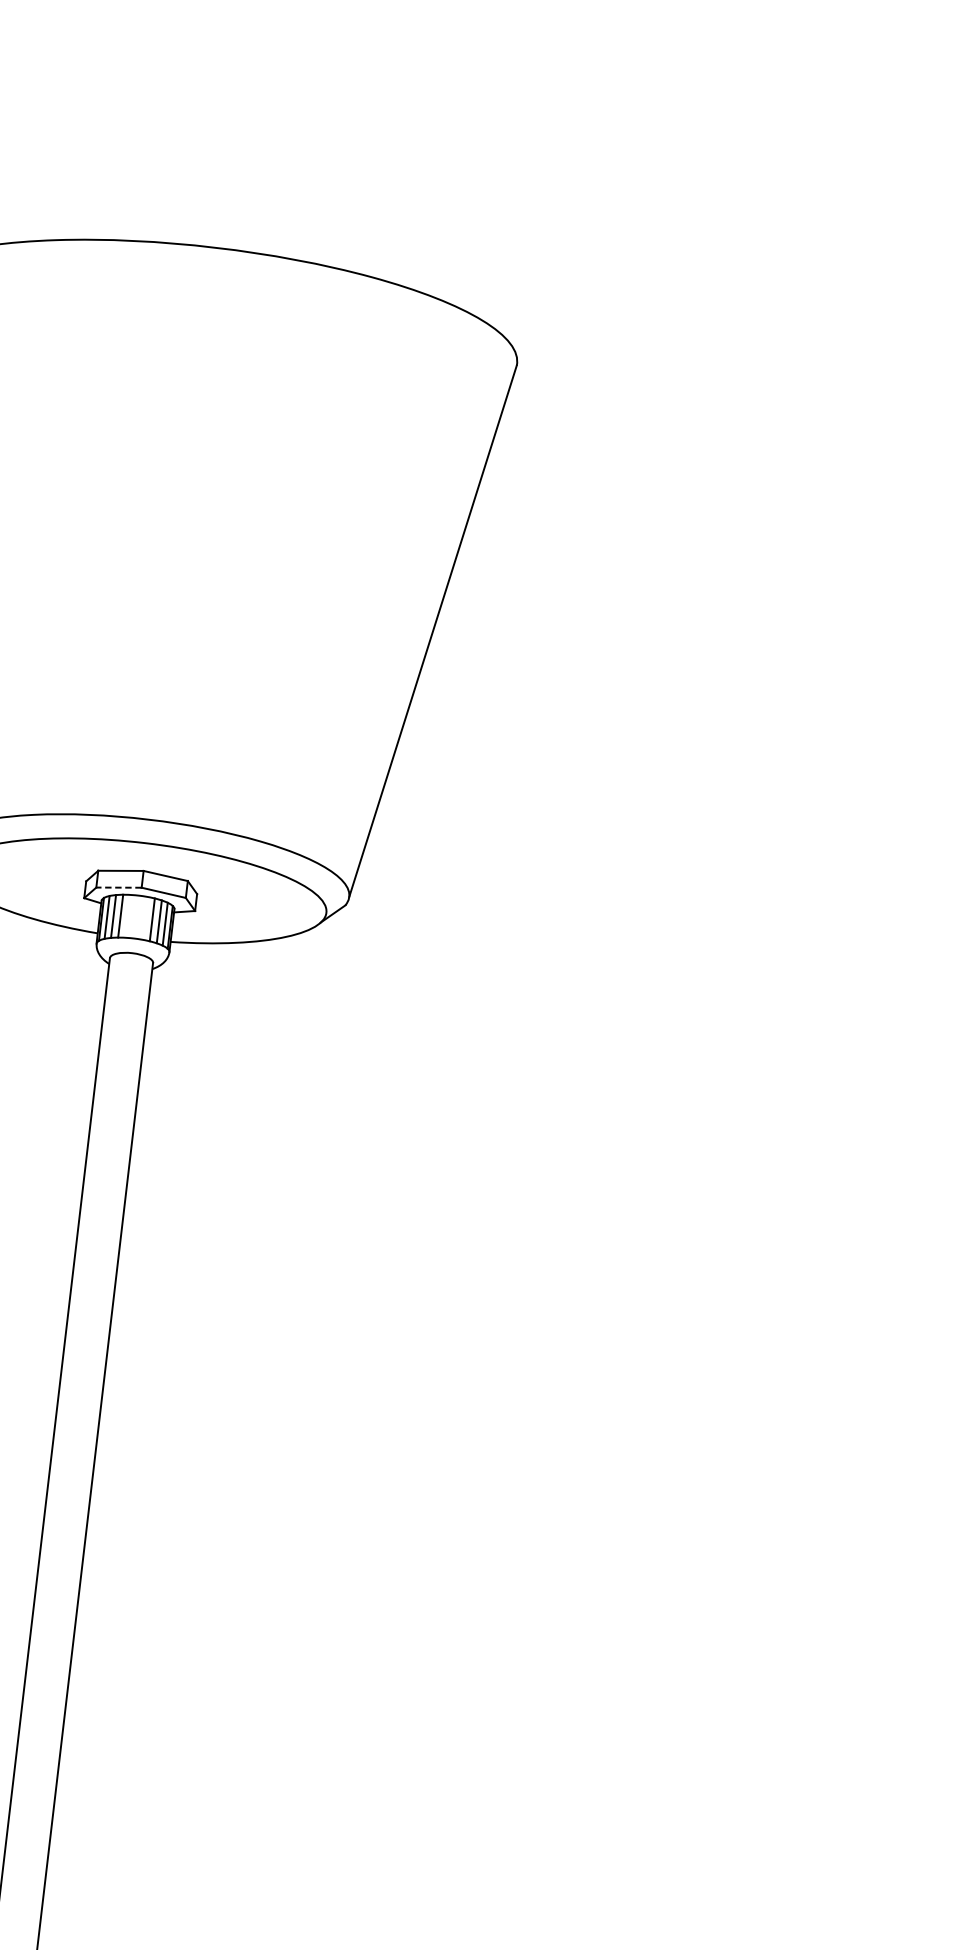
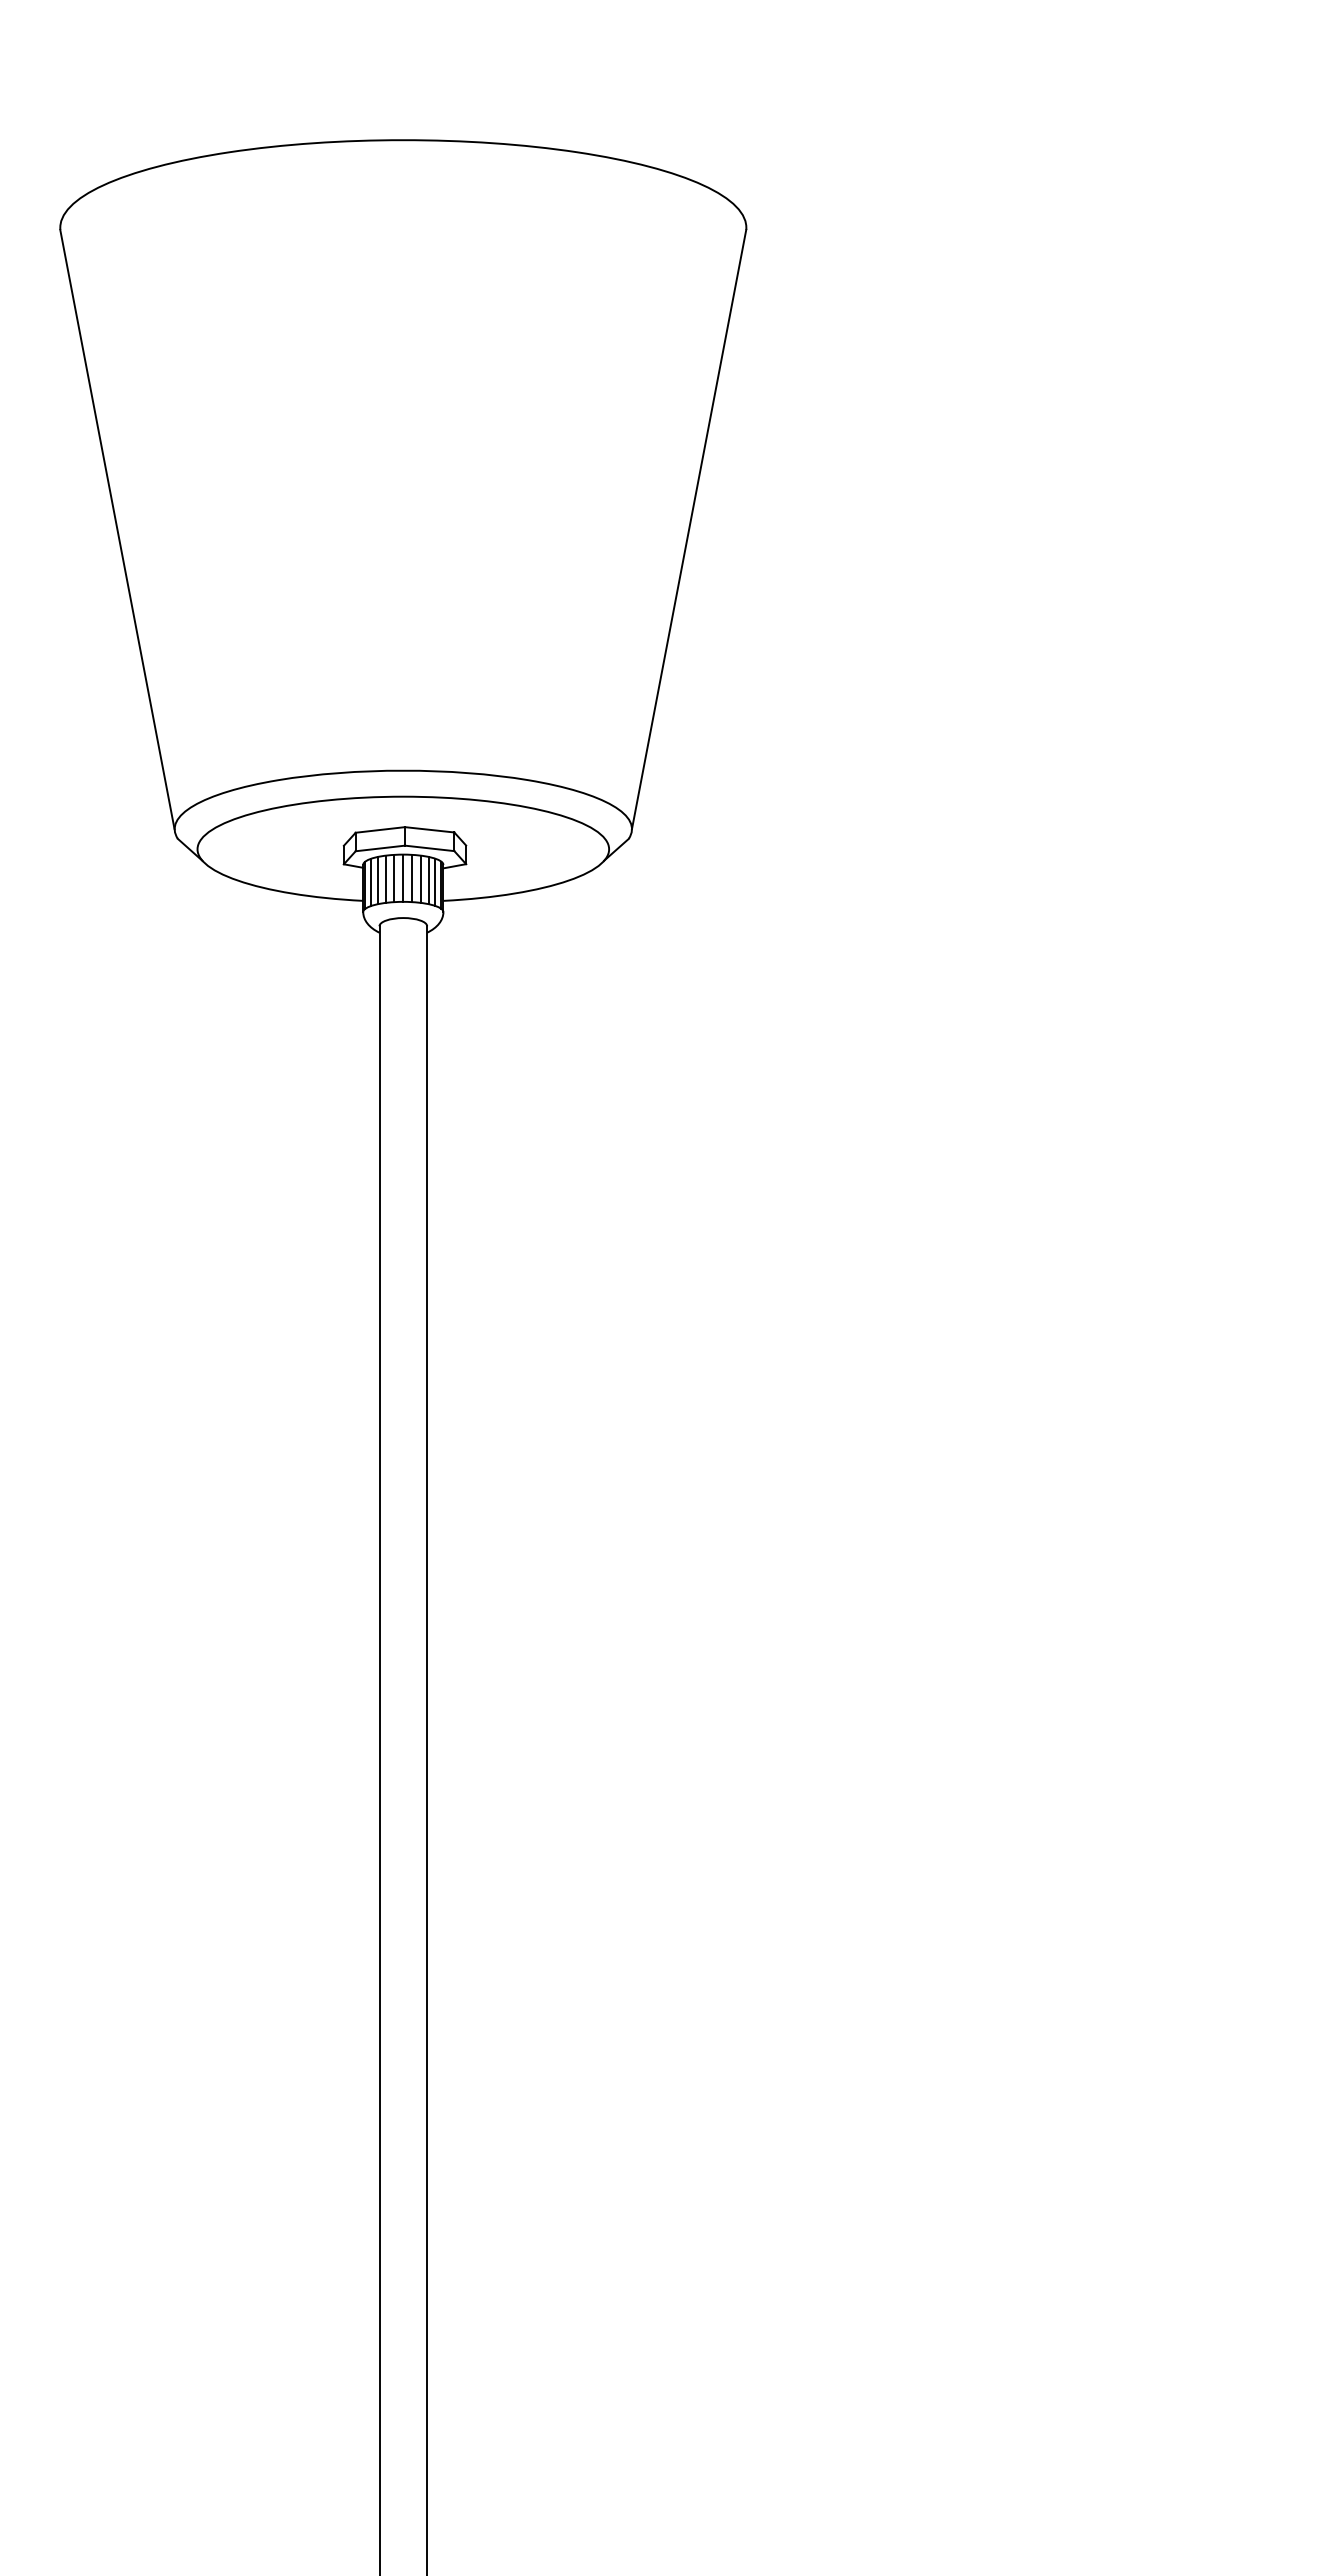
line: (119, 887) -> (380, 848), dashed -> solid
line: (128, 916) -> (394, 878), added
line: (136, 916) -> (403, 877), added
line: (144, 918) -> (412, 878), added

